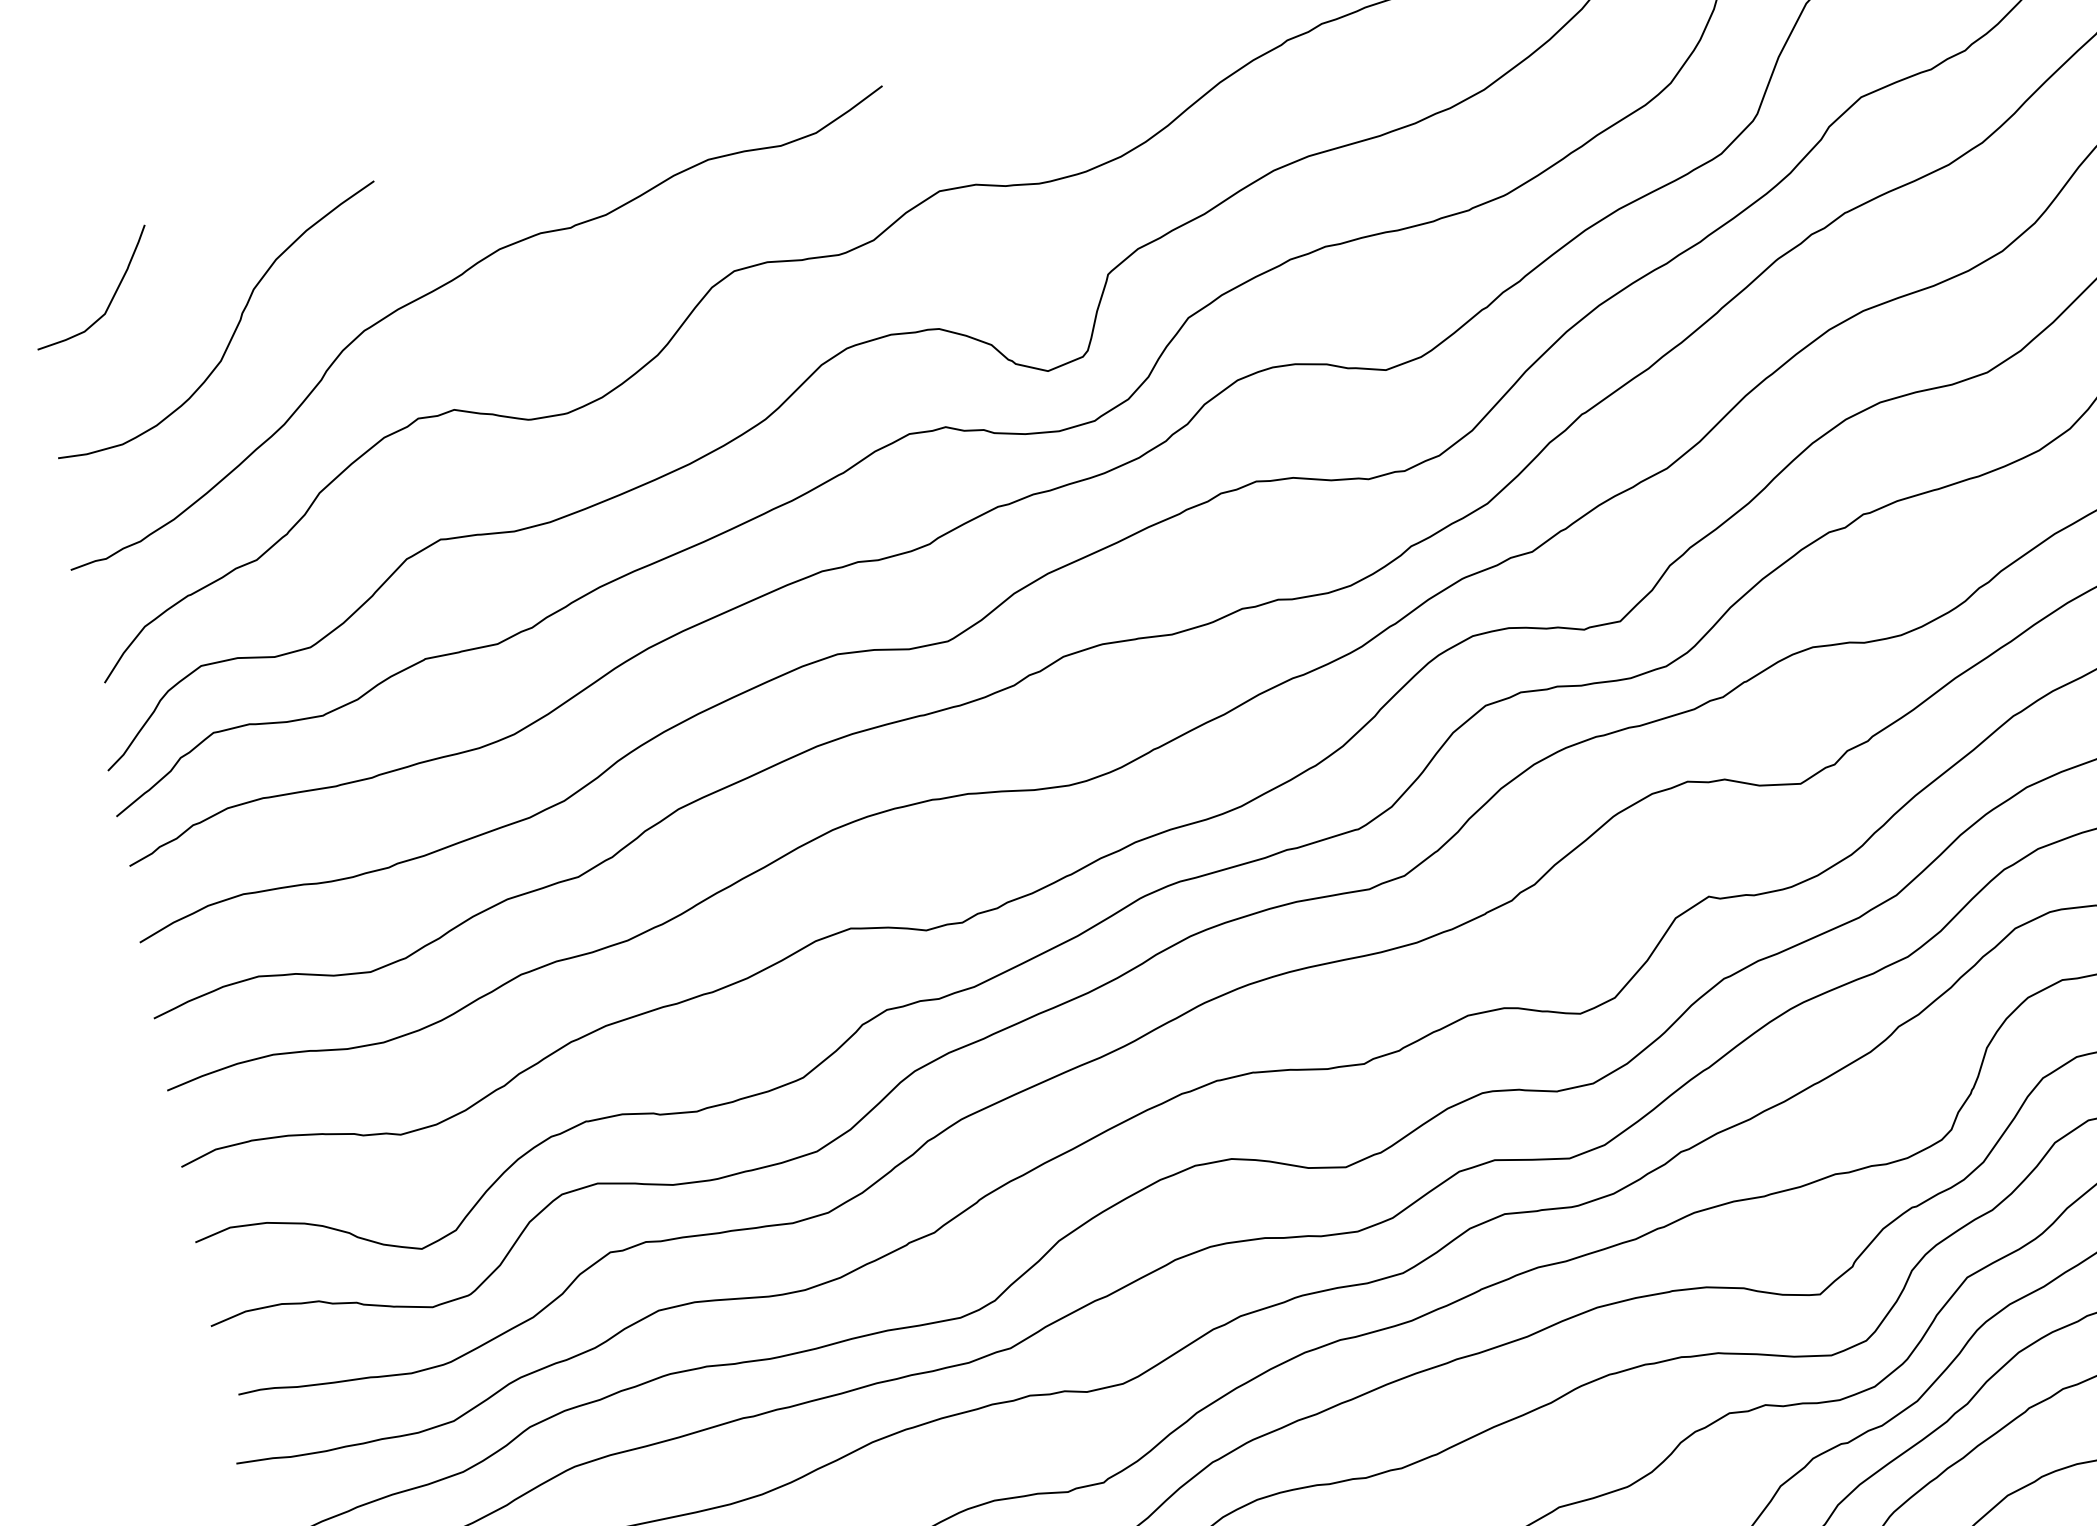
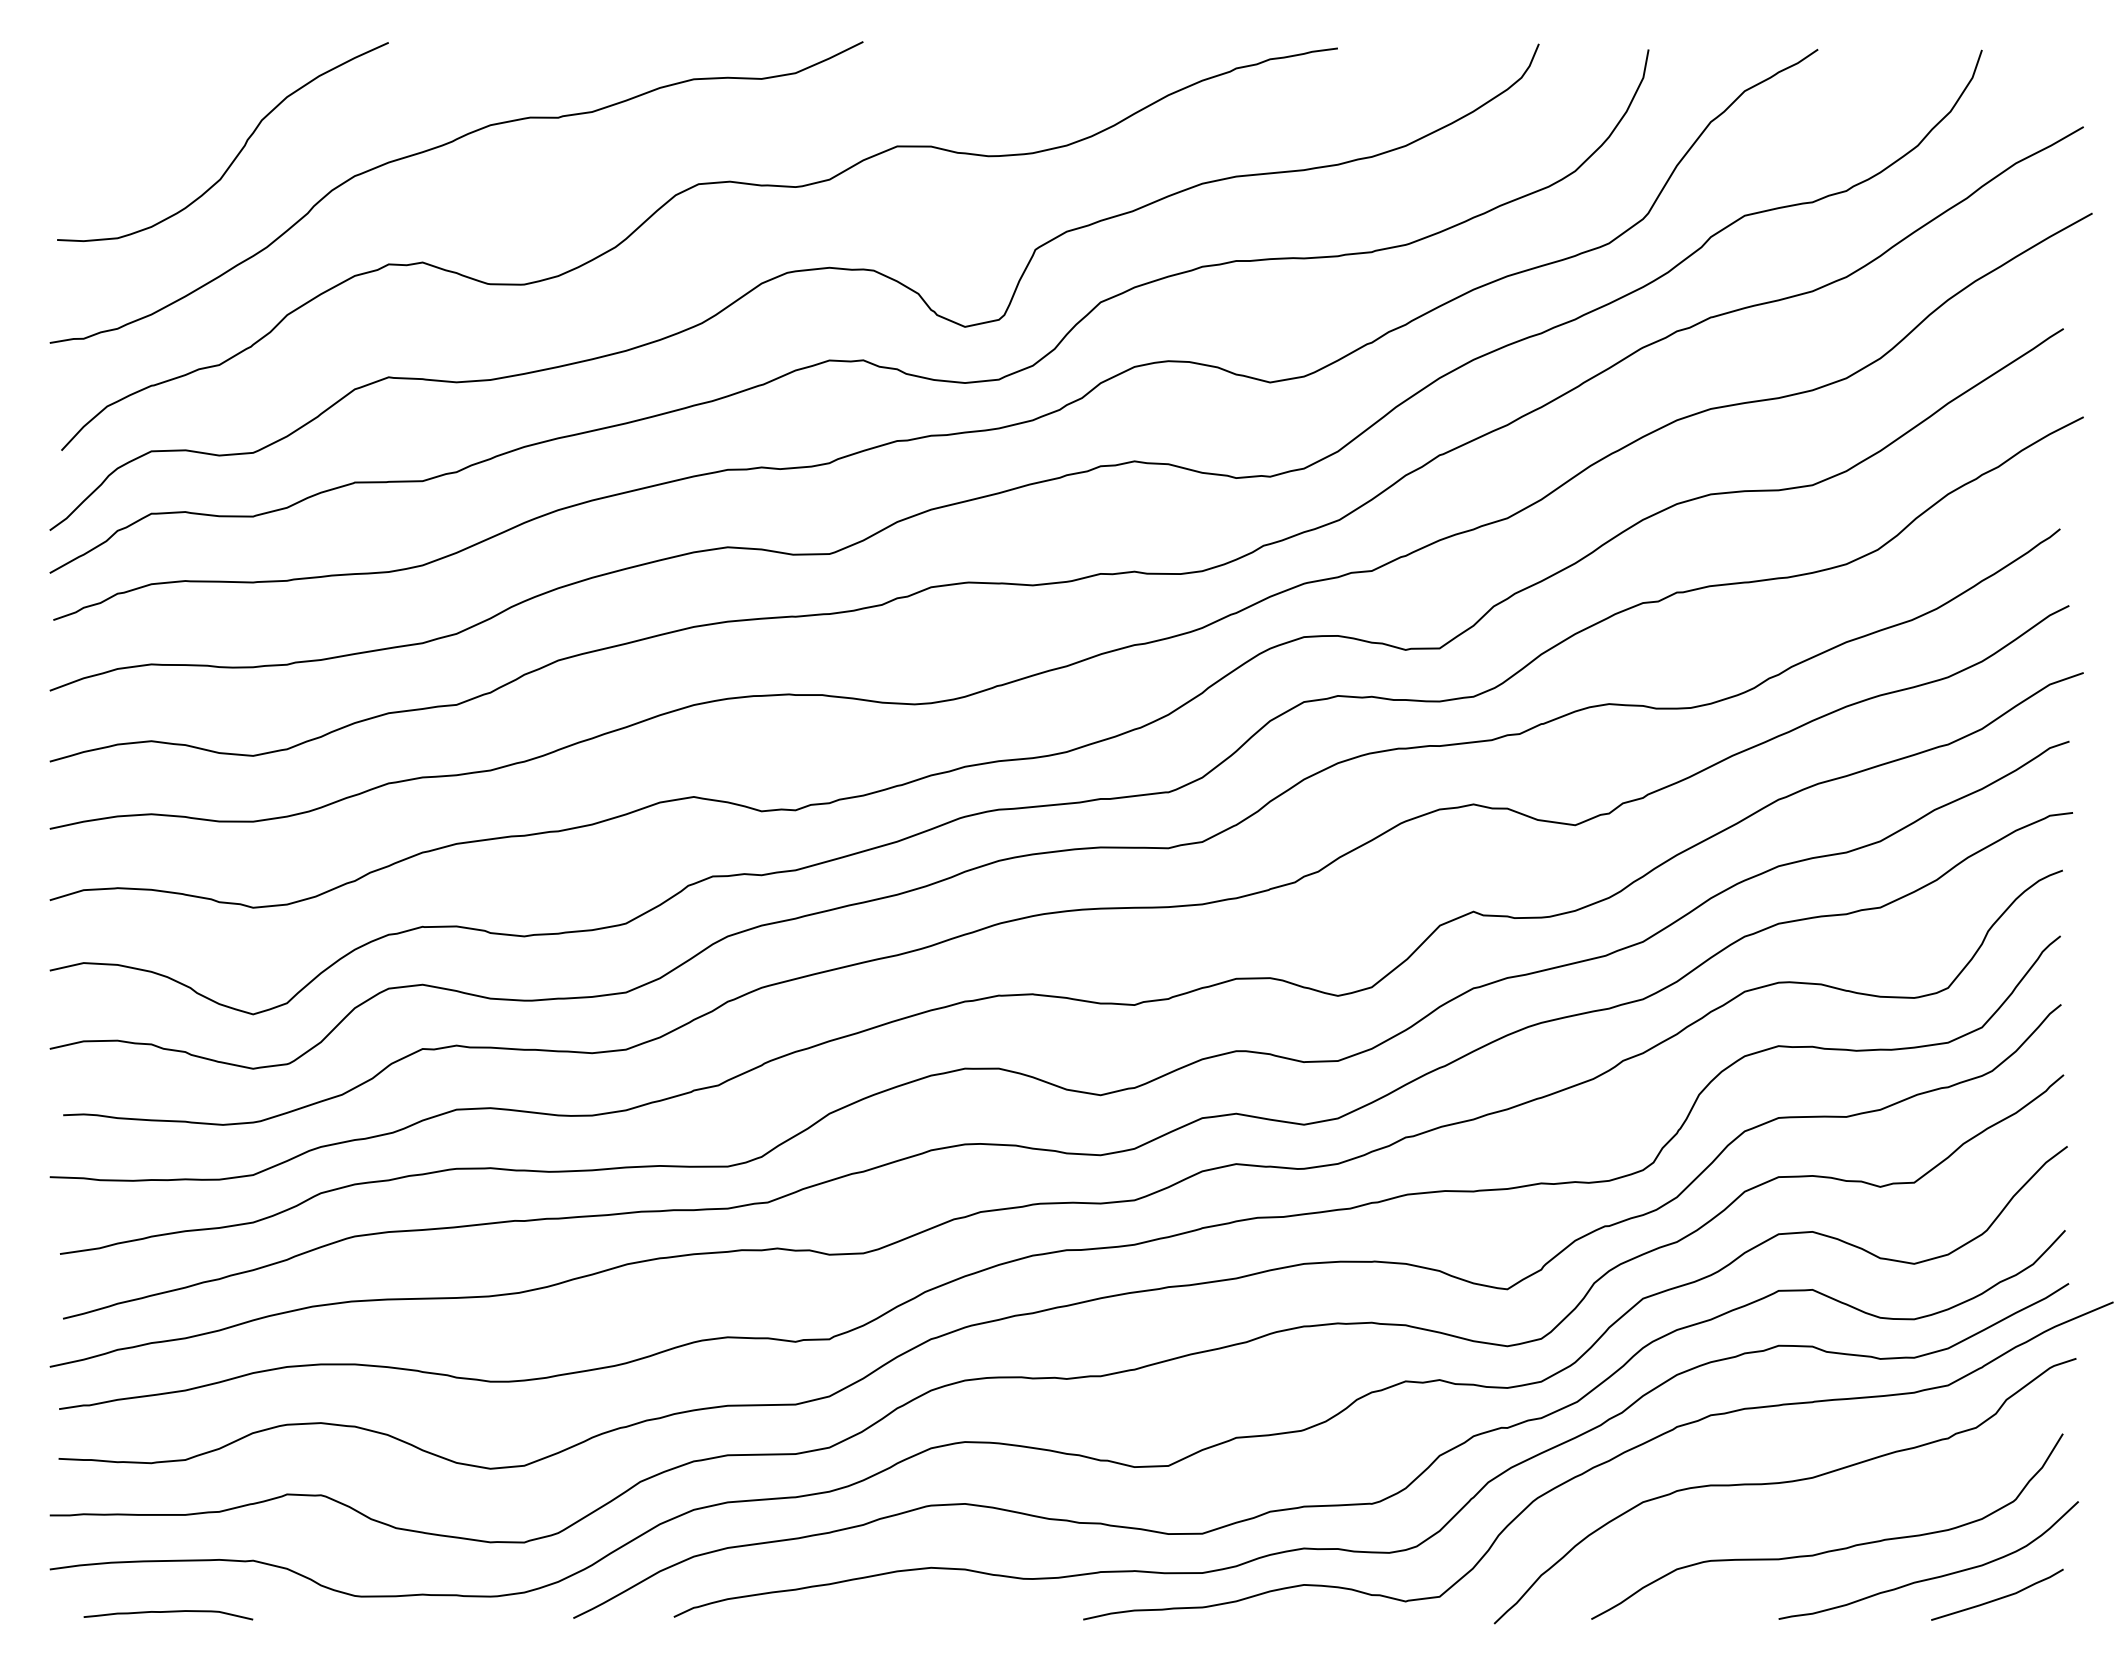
curve: (112, 295) -> (133, 102), removed

